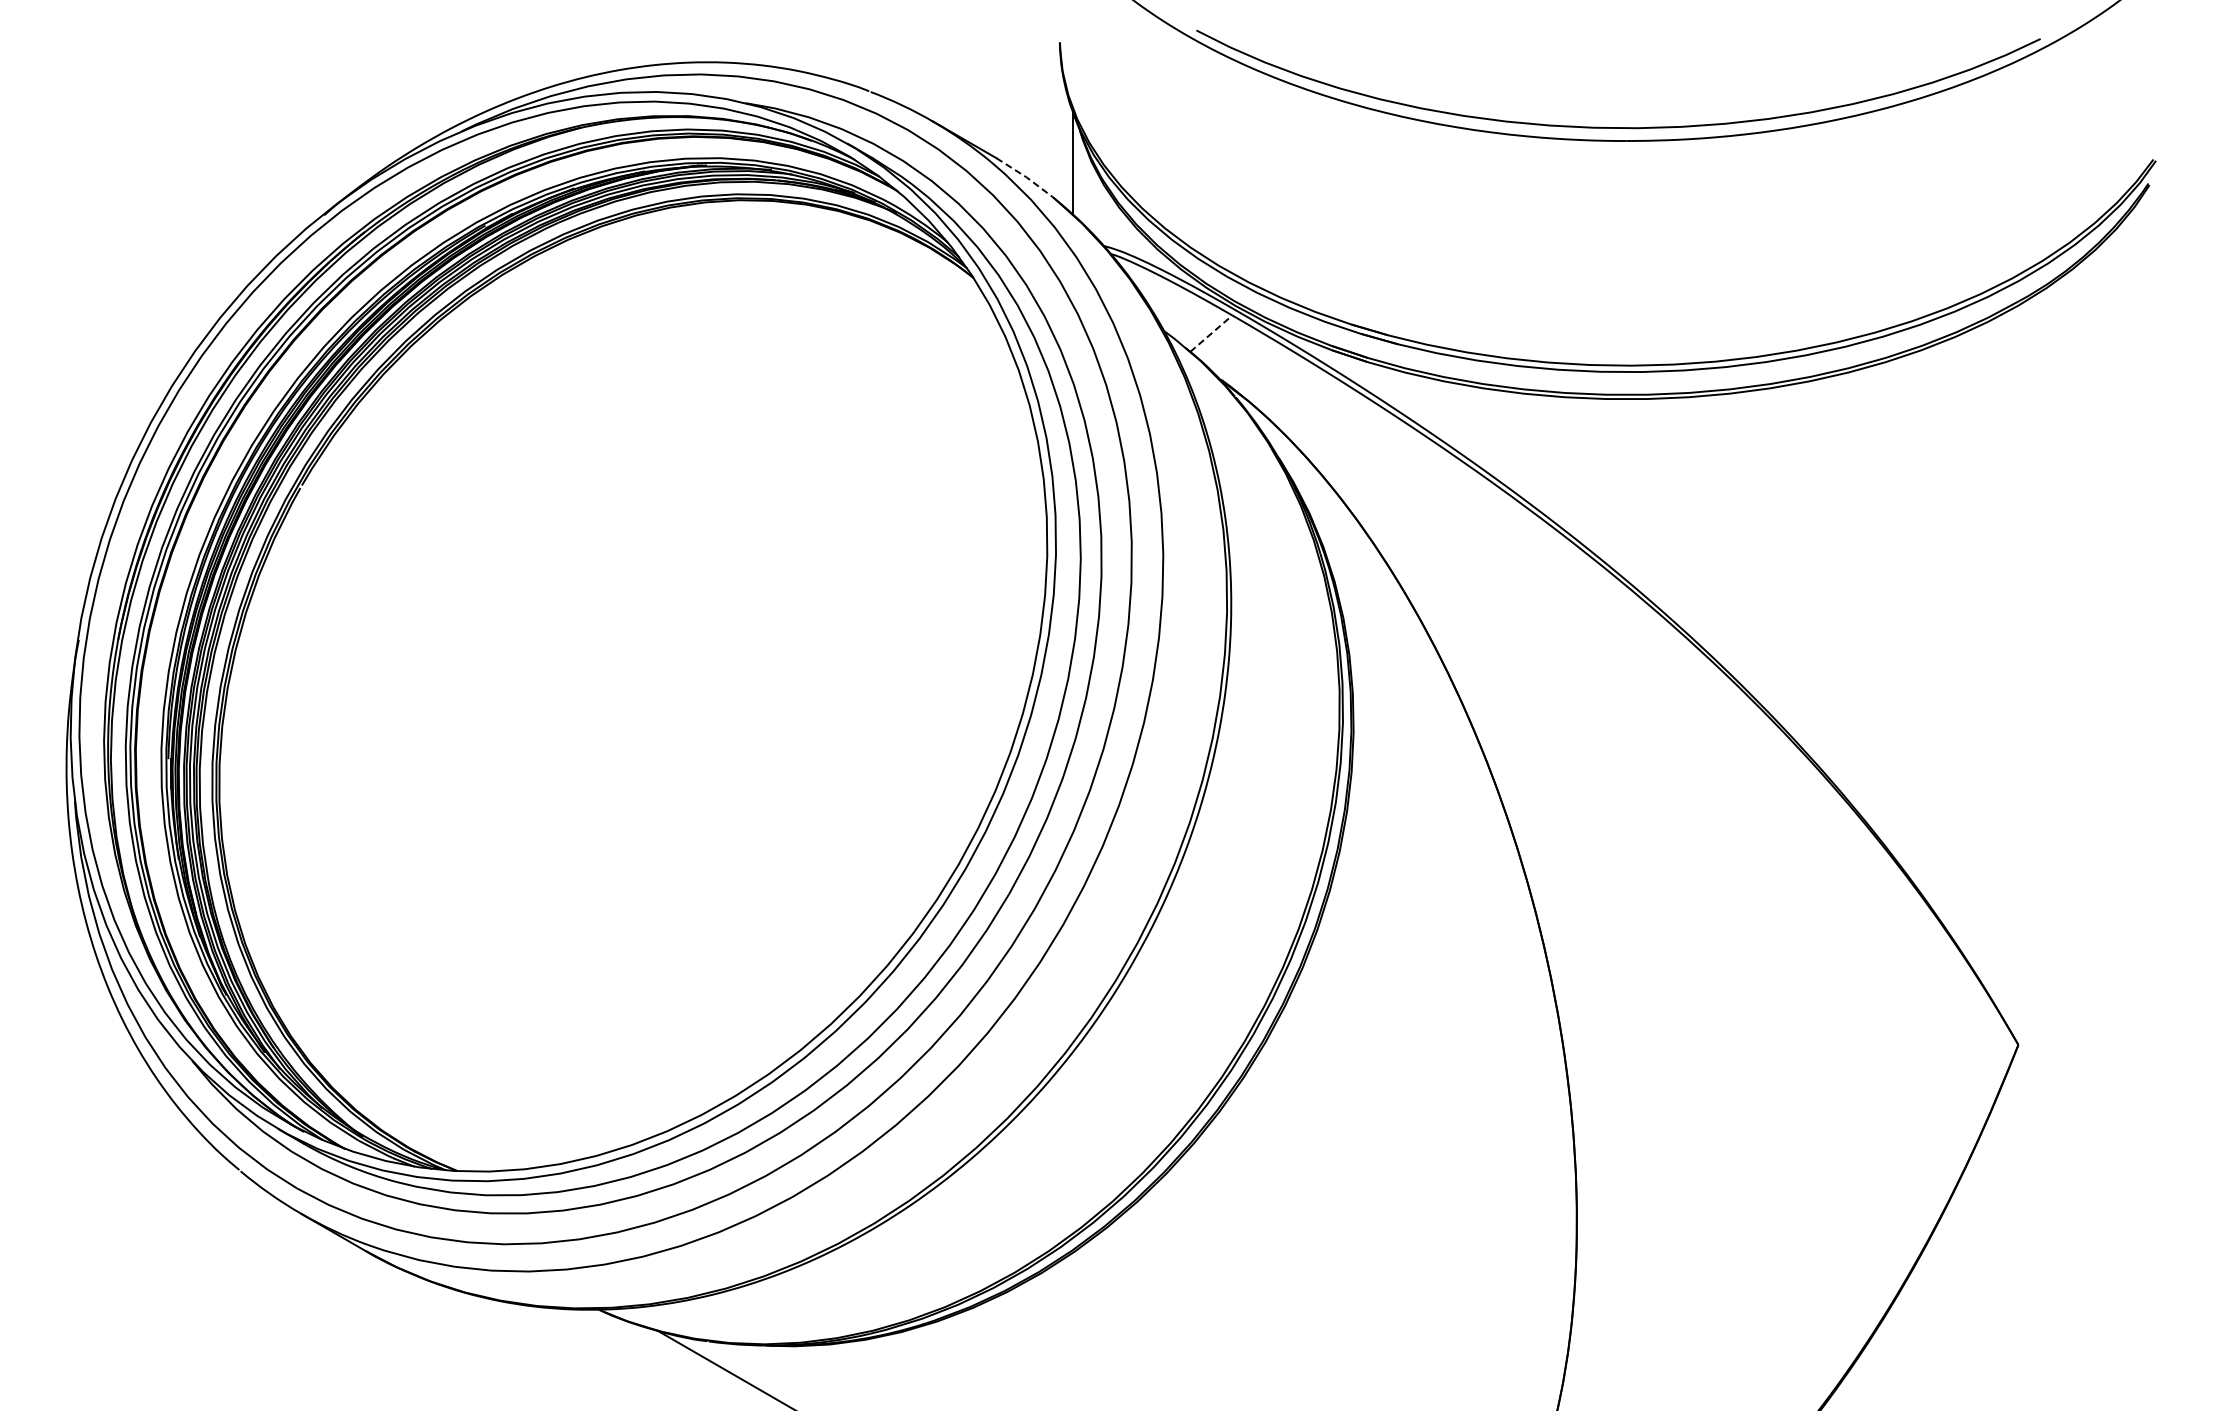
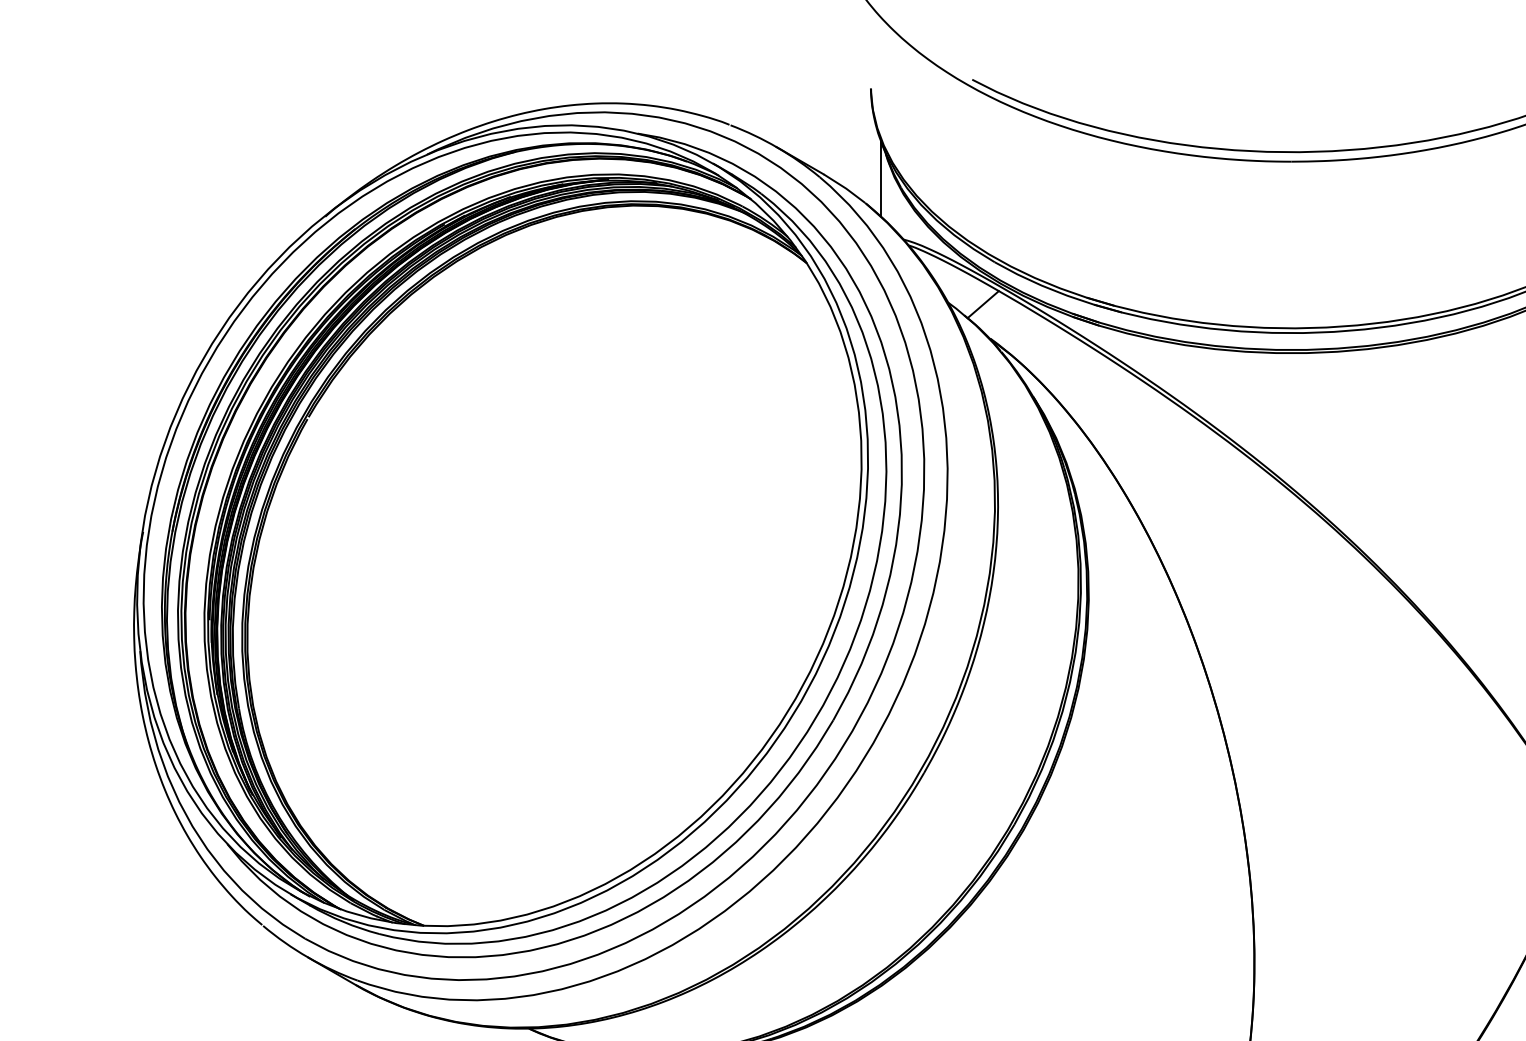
line: (1025, 176) -> (845, 188), dashed -> solid
line: (1211, 333) -> (983, 304), dashed -> solid

